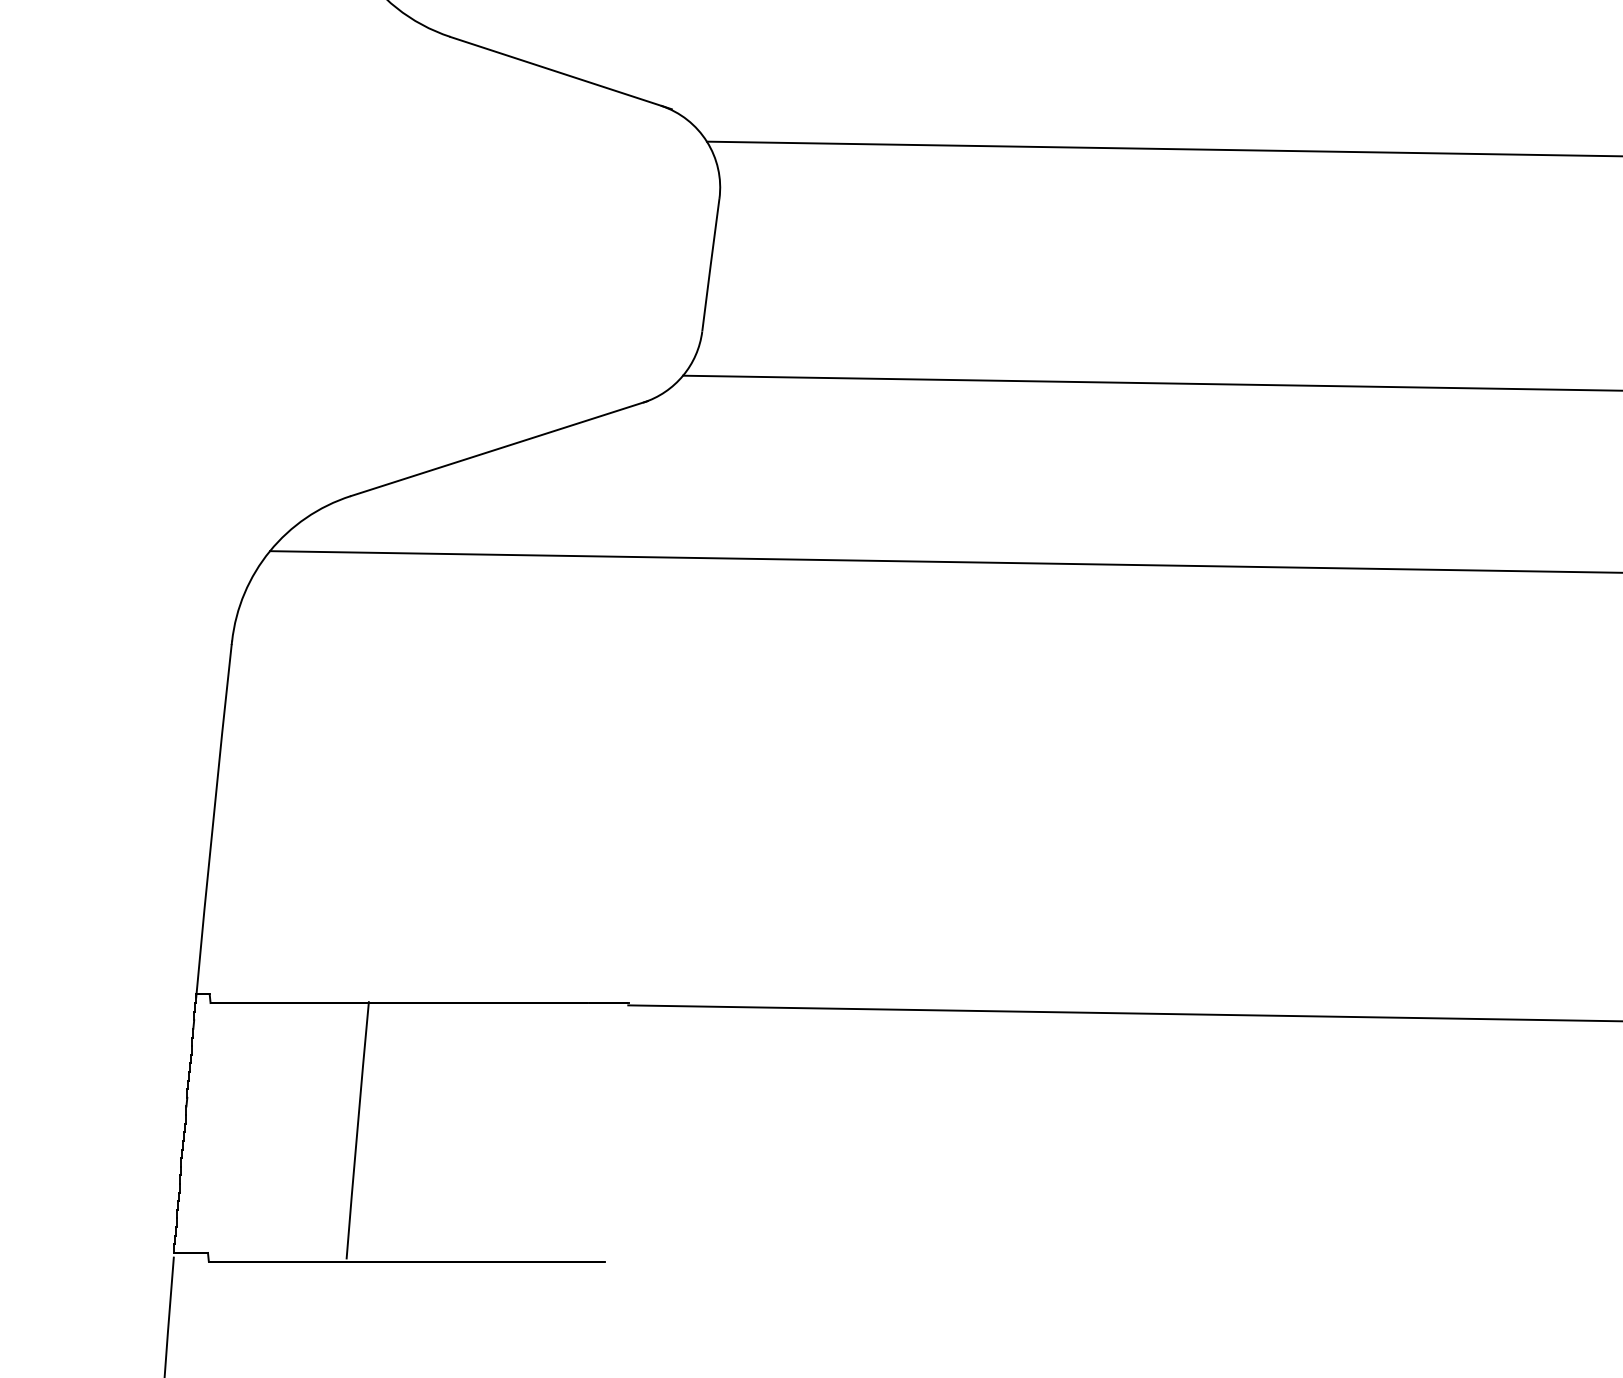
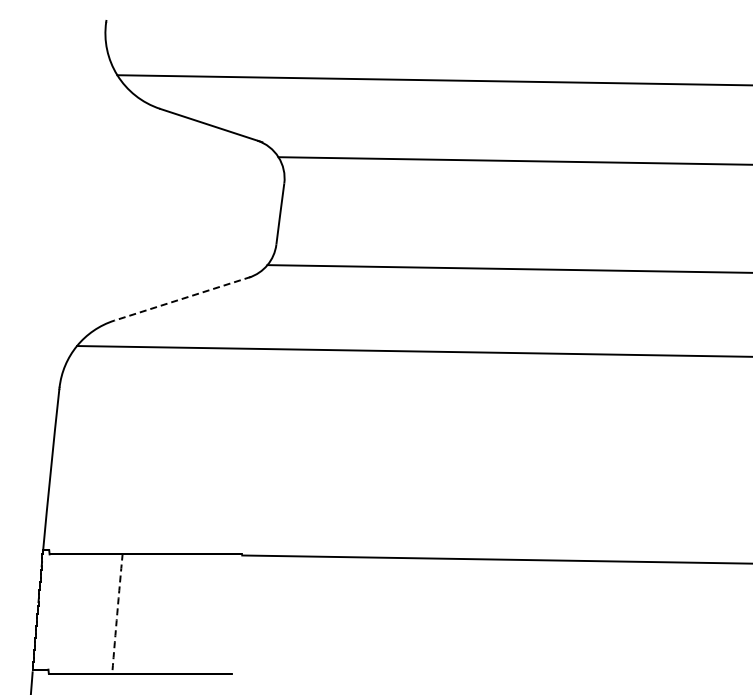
line: (498, 448) -> (182, 298), solid -> dashed
arc: (357, 1131) -> (117, 613), solid -> dashed

